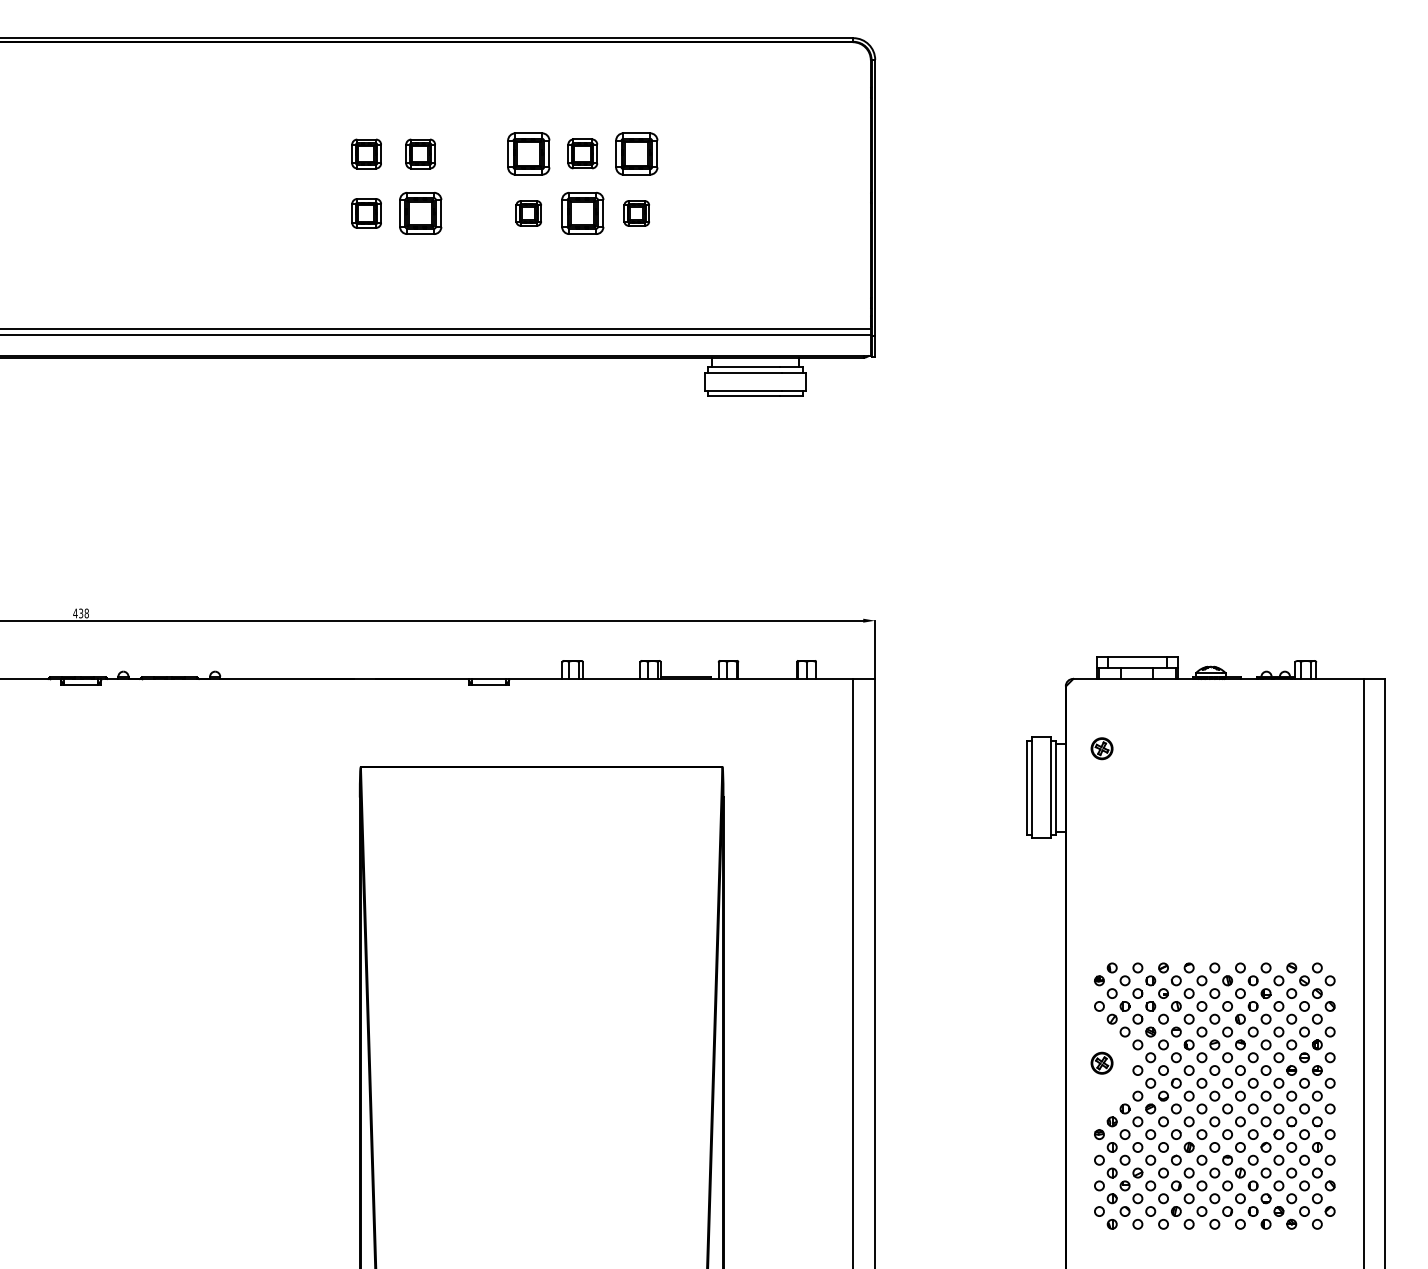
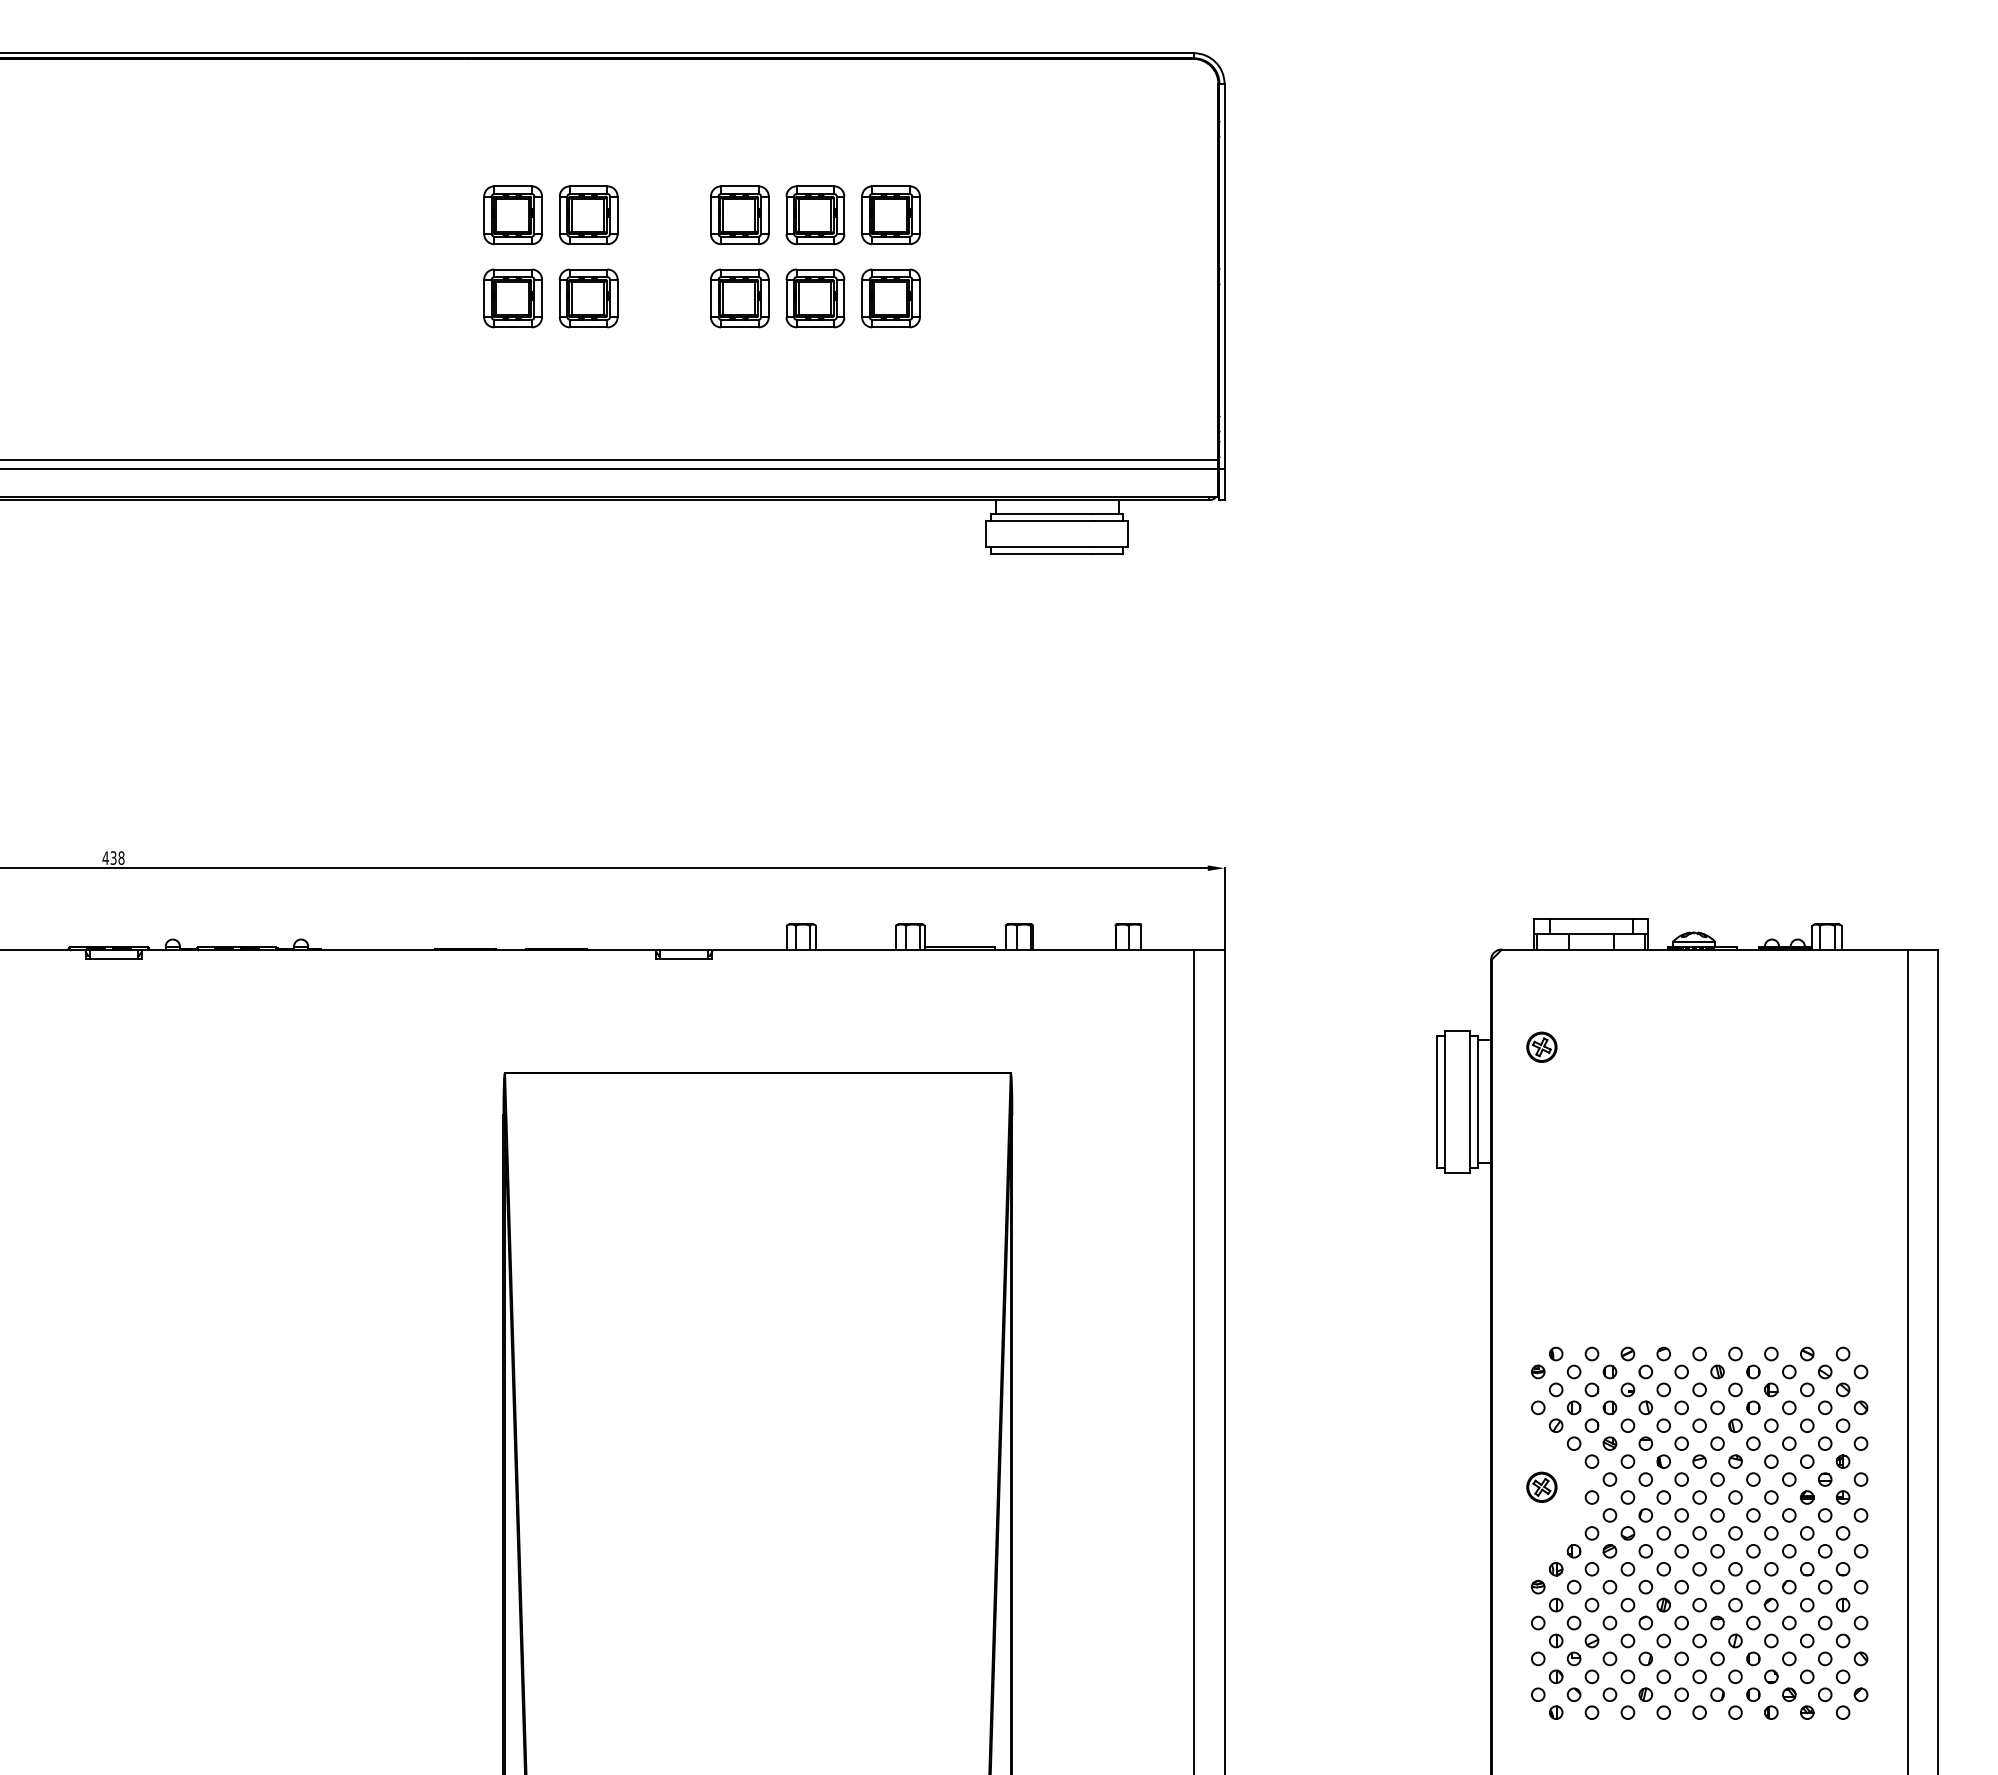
part: (582, 153) -> (815, 214), size x1.43
part: (366, 154) -> (512, 215), size x1.43
part: (420, 154) -> (588, 215), size x1.43
part: (366, 213) -> (512, 298), size x1.43
part: (528, 213) -> (739, 298), size x1.67
part: (636, 213) -> (890, 298), size x1.67

